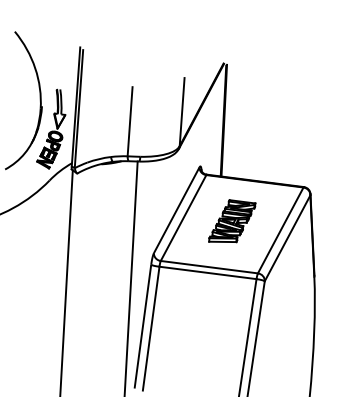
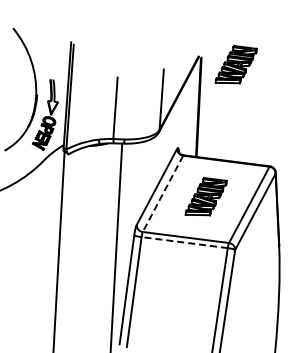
part: (265, 72) -> (235, 64), added
line: (183, 218) -> (162, 194), solid -> dashed
line: (207, 272) -> (184, 242), solid -> dashed

